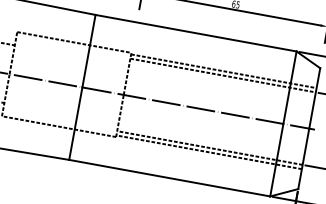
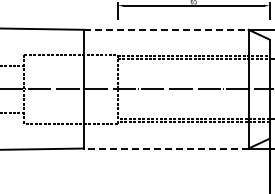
line: (196, 32) -> (166, 29), solid -> dashed
line: (168, 177) -> (165, 148), solid -> dashed

